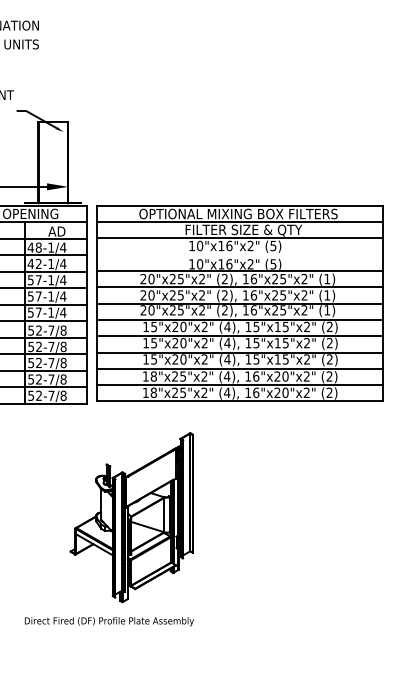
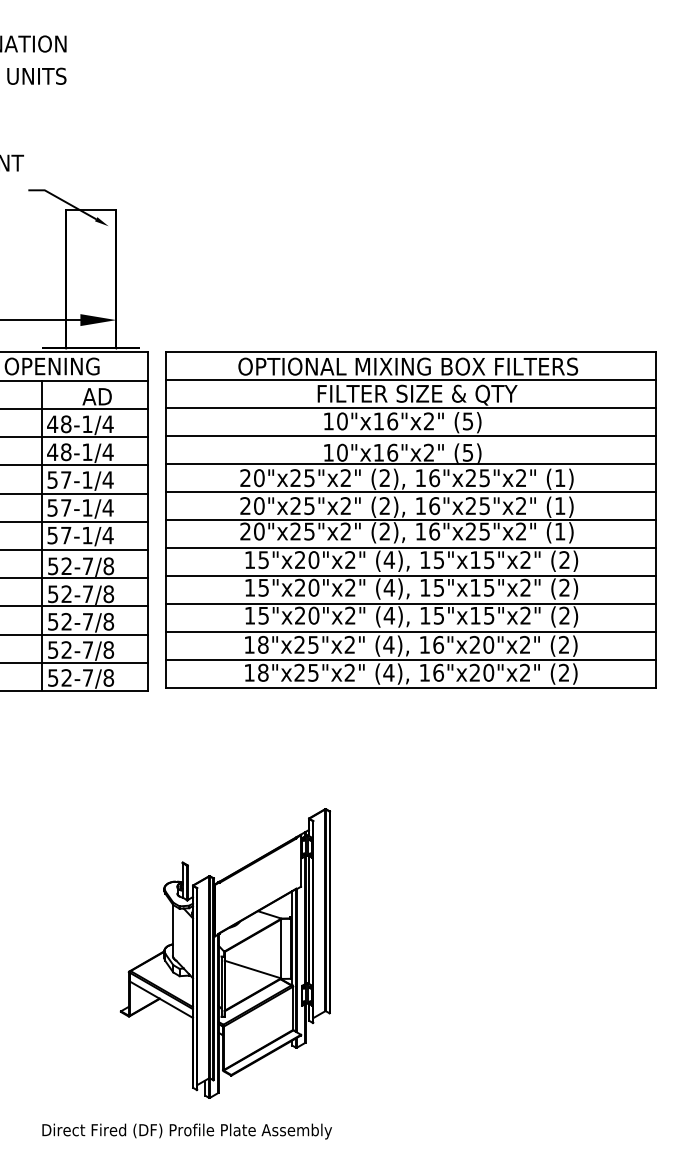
line: (239, 254) -> (409, 435), added
text: (38, 264) -> (65, 453), 42-1/4 -> 48-1/4
part: (108, 529) -> (185, 973), moved

